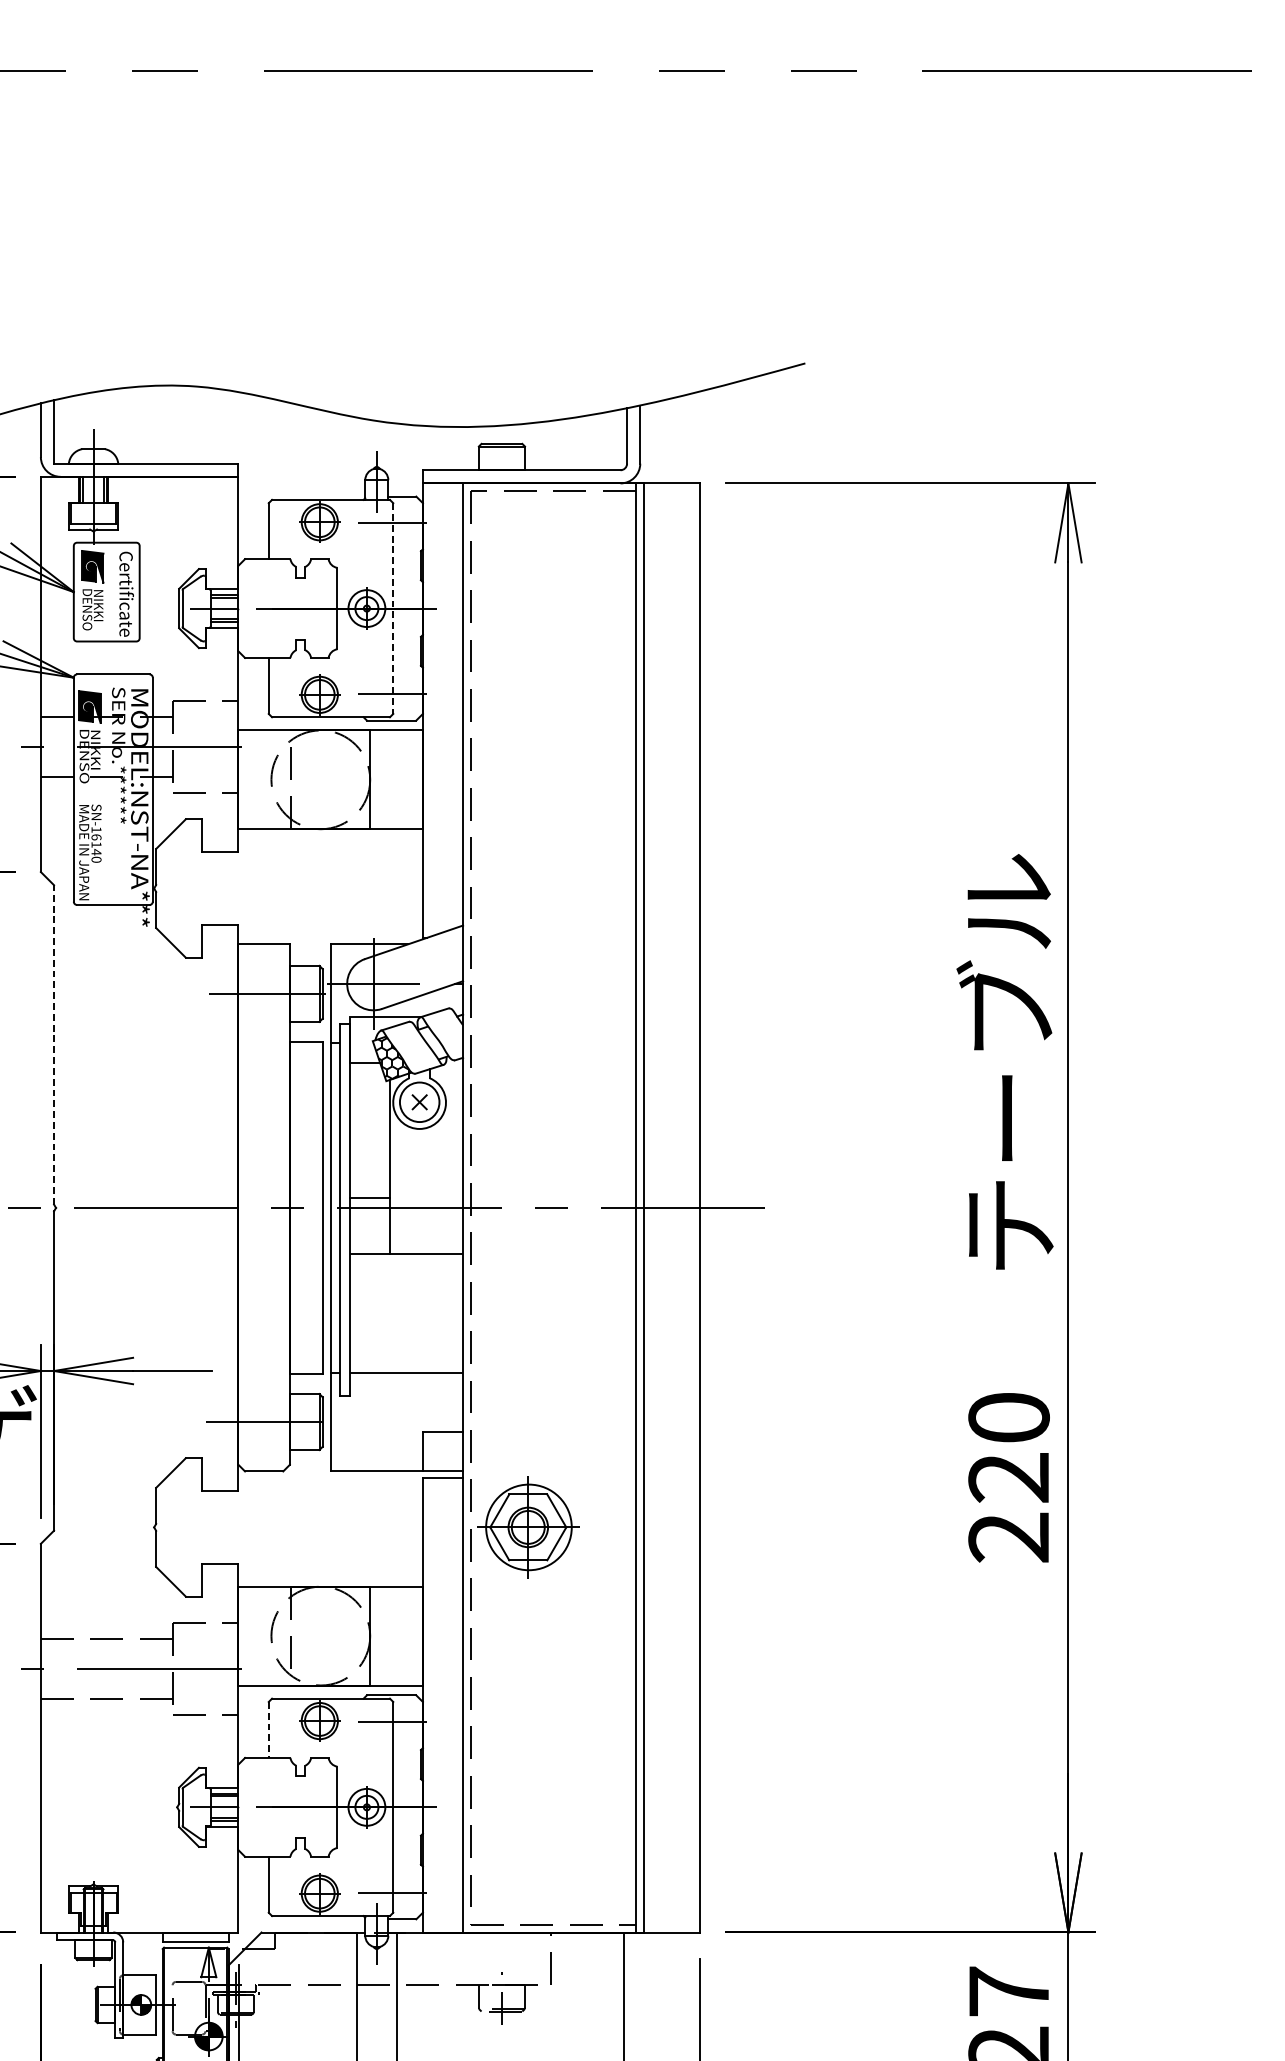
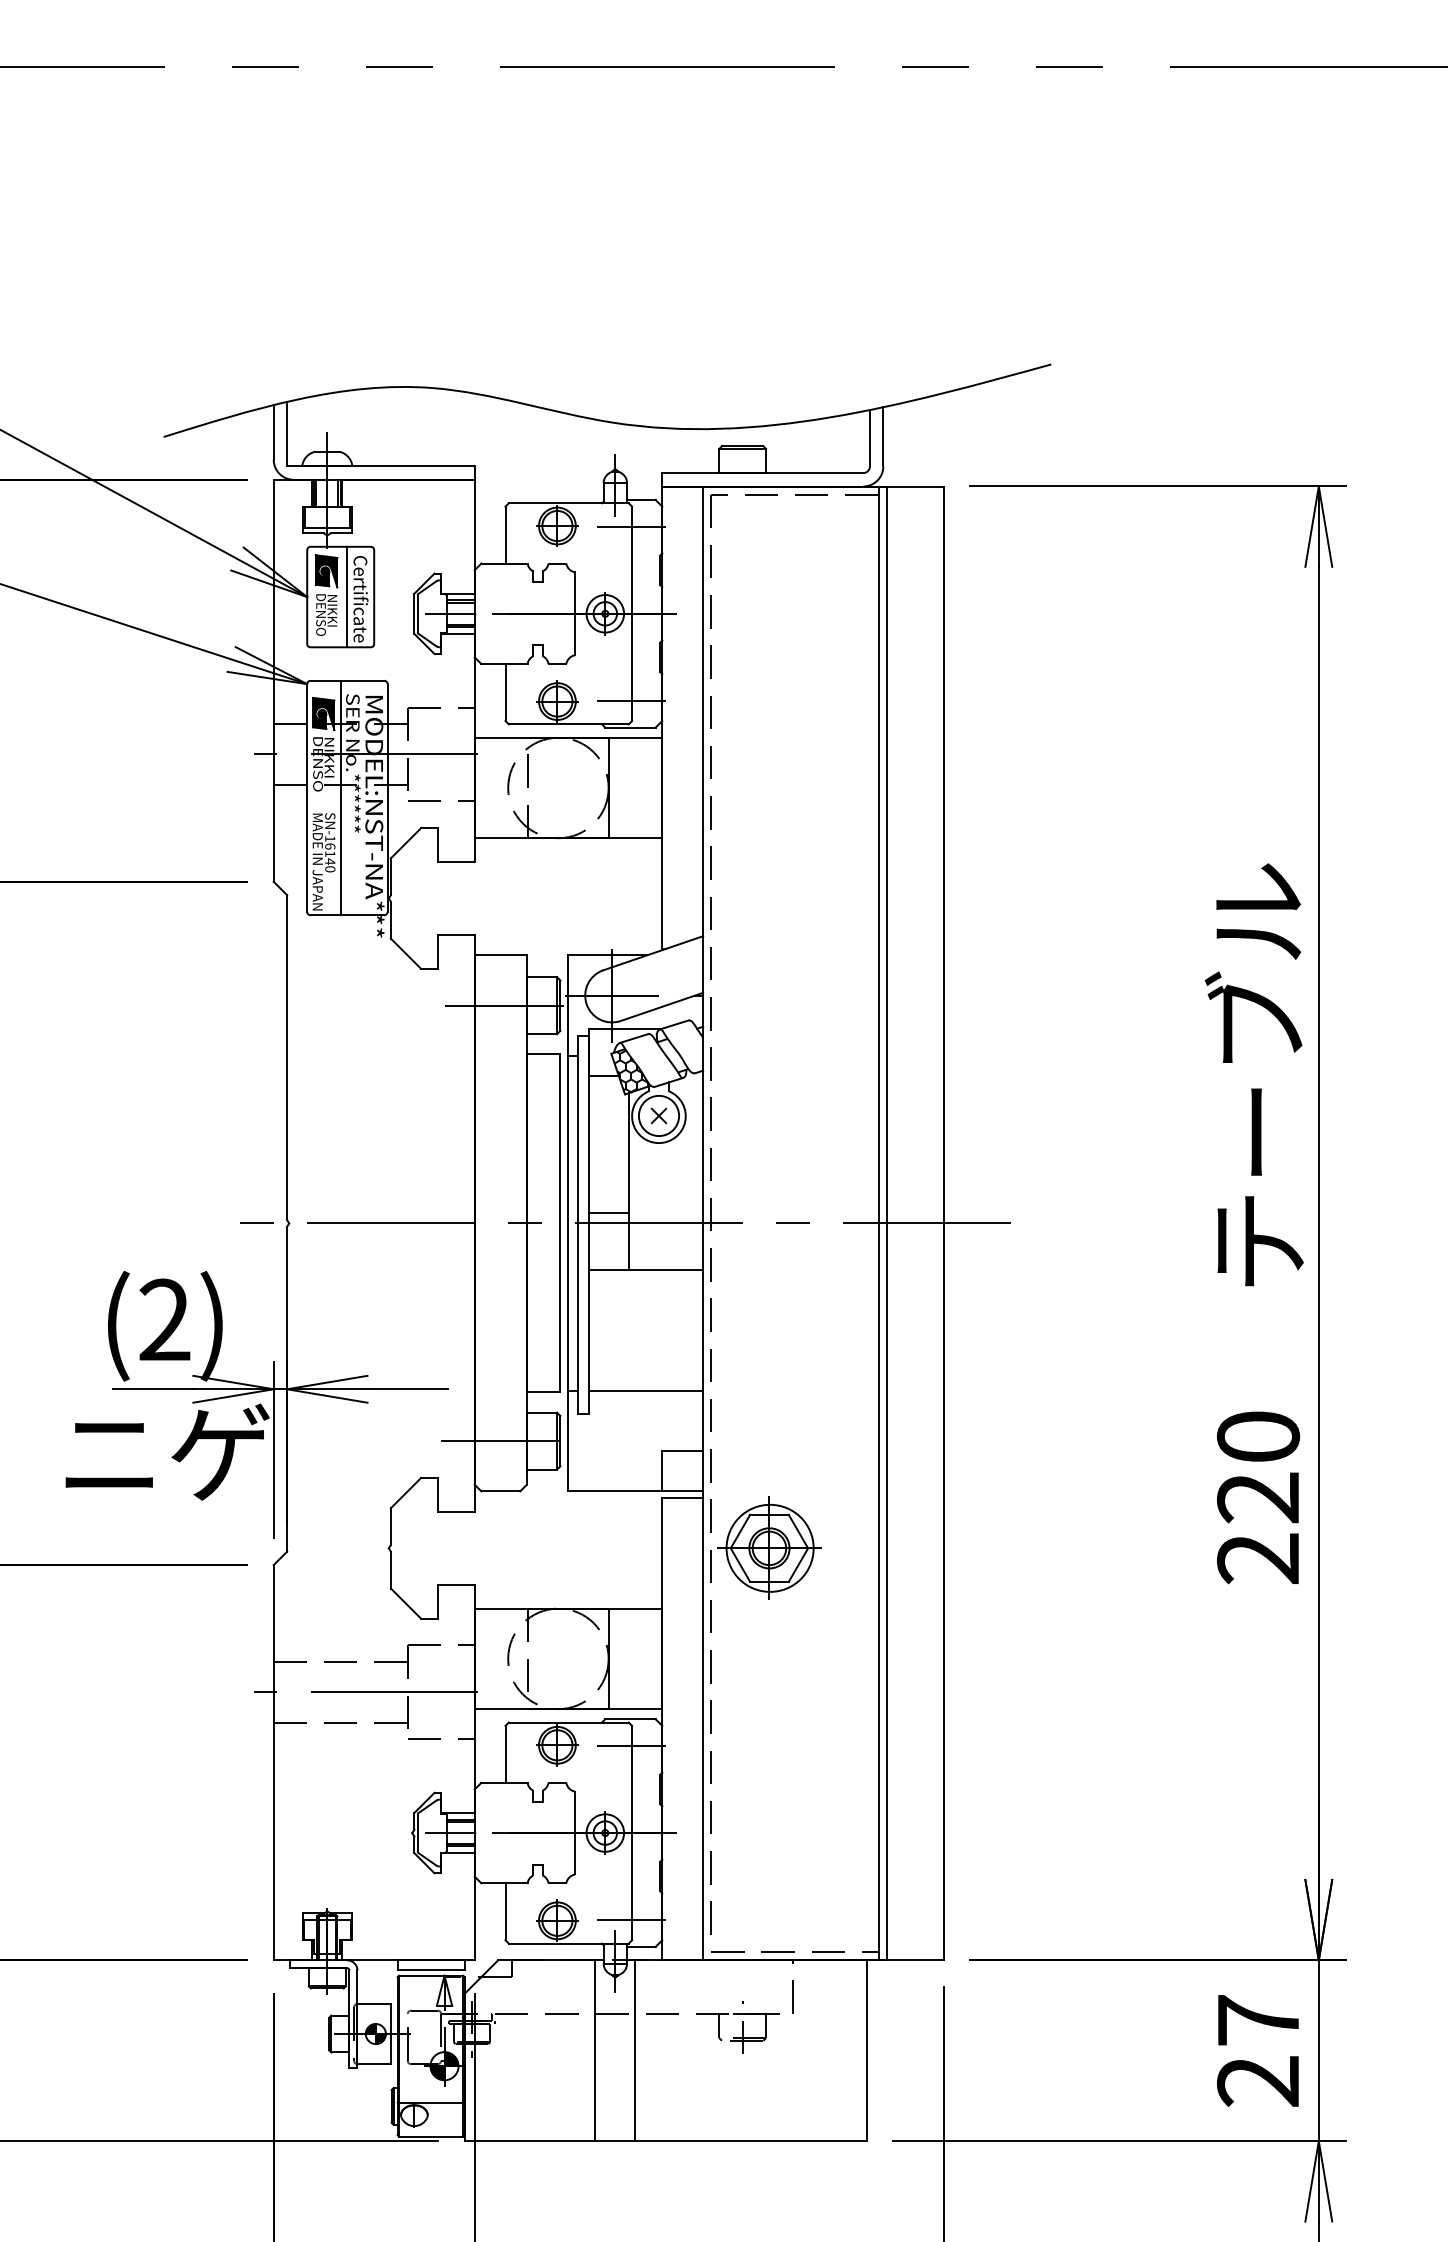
line: (113, 591) -> (347, 596), added
line: (393, 609) -> (632, 614), dashed -> solid
line: (106, 789) -> (340, 797), added
line: (54, 1044) -> (287, 1057), dashed -> solid
line: (268, 1730) -> (505, 1754), dashed -> solid

